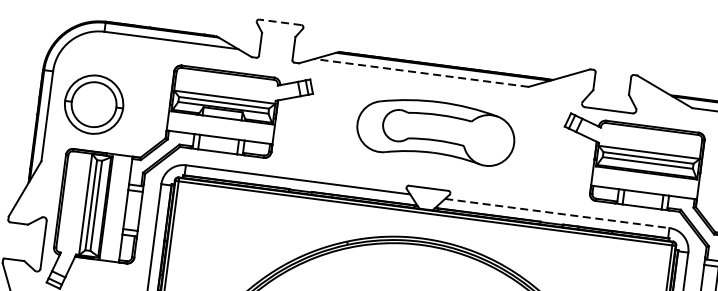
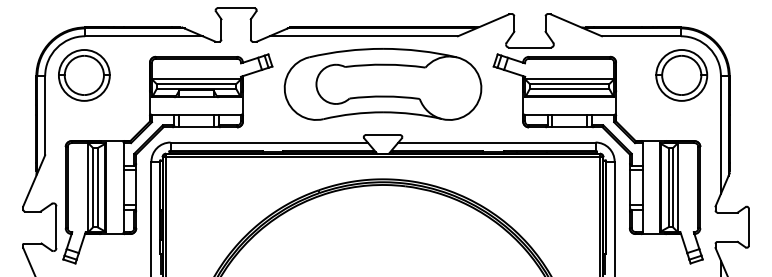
line: (280, 22) -> (236, 8), dashed -> solid
line: (421, 73) -> (363, 36), dashed -> solid
part: (94, 104) -> (84, 75), moved
part: (435, 130) -> (382, 84), size x1.43
line: (556, 213) -> (496, 142), dashed -> solid

